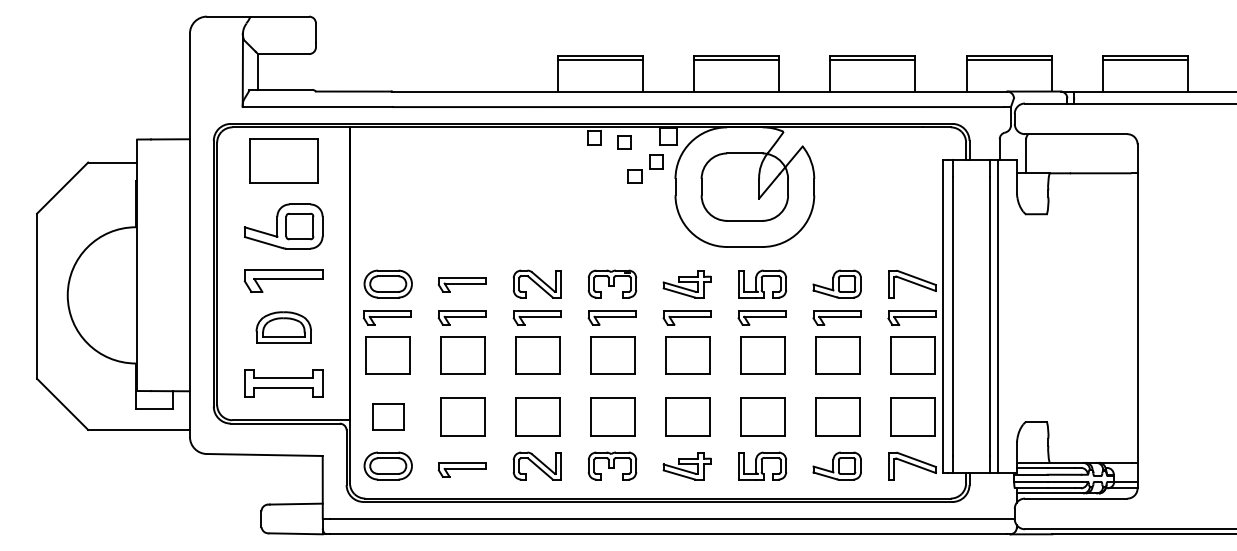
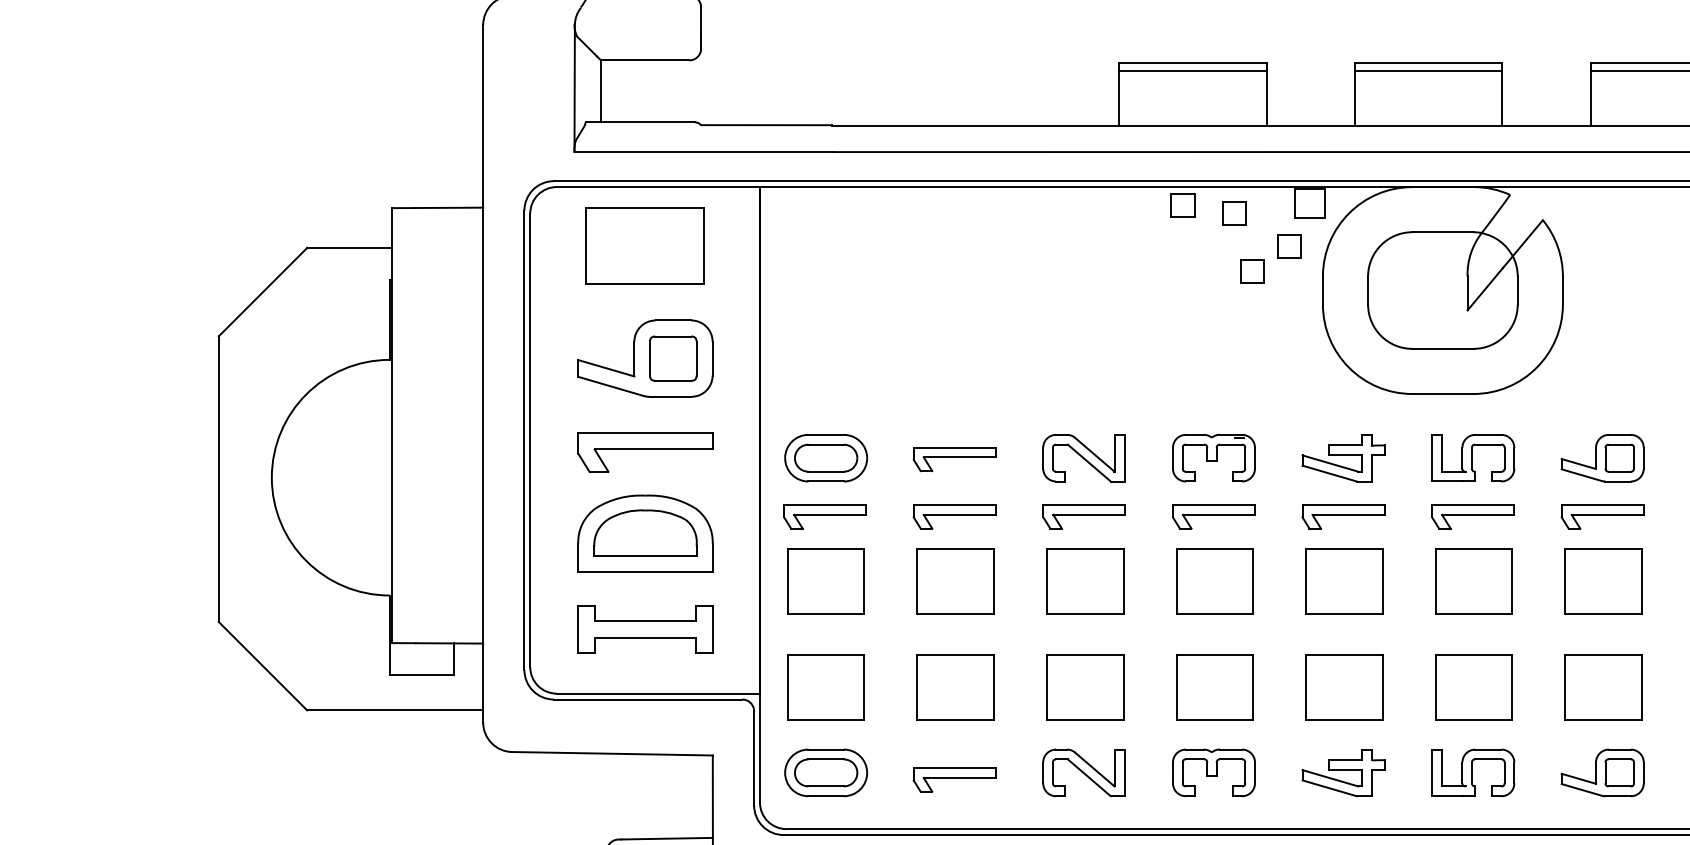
part: (283, 327) -> (644, 533), size x1.43
part: (387, 416) -> (824, 687), size x1.43

